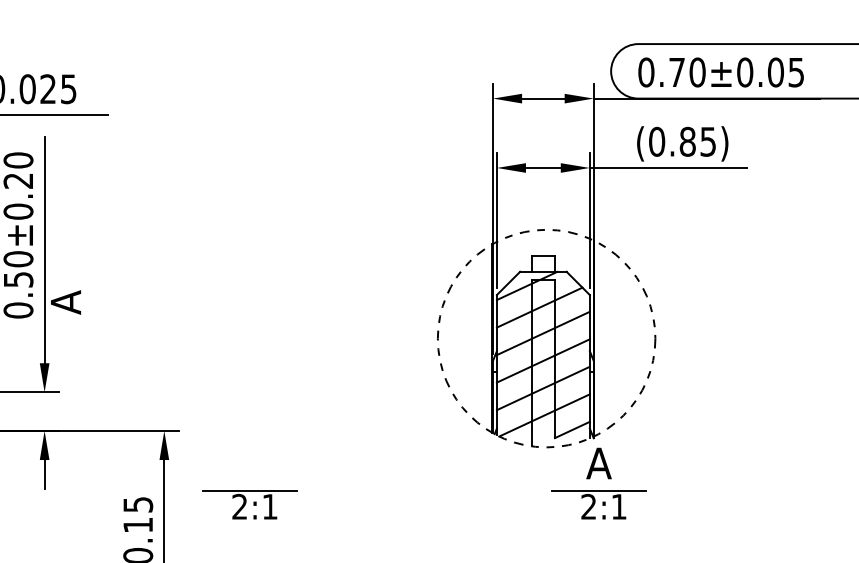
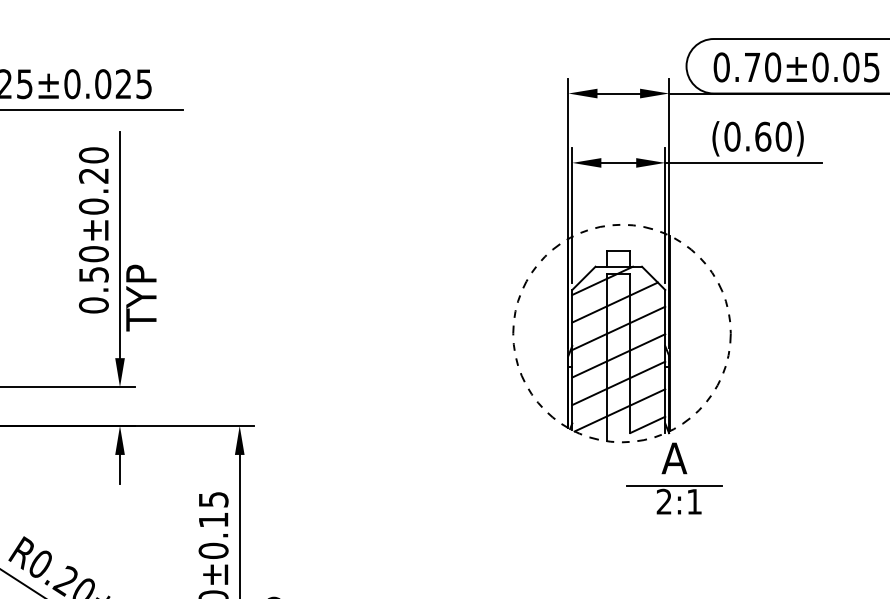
text: (698, 141) -> (773, 136), (0.85) -> (0.60)
text: (66, 302) -> (141, 297), A -> TYP
part: (250, 504) -> (325, 499), removed

